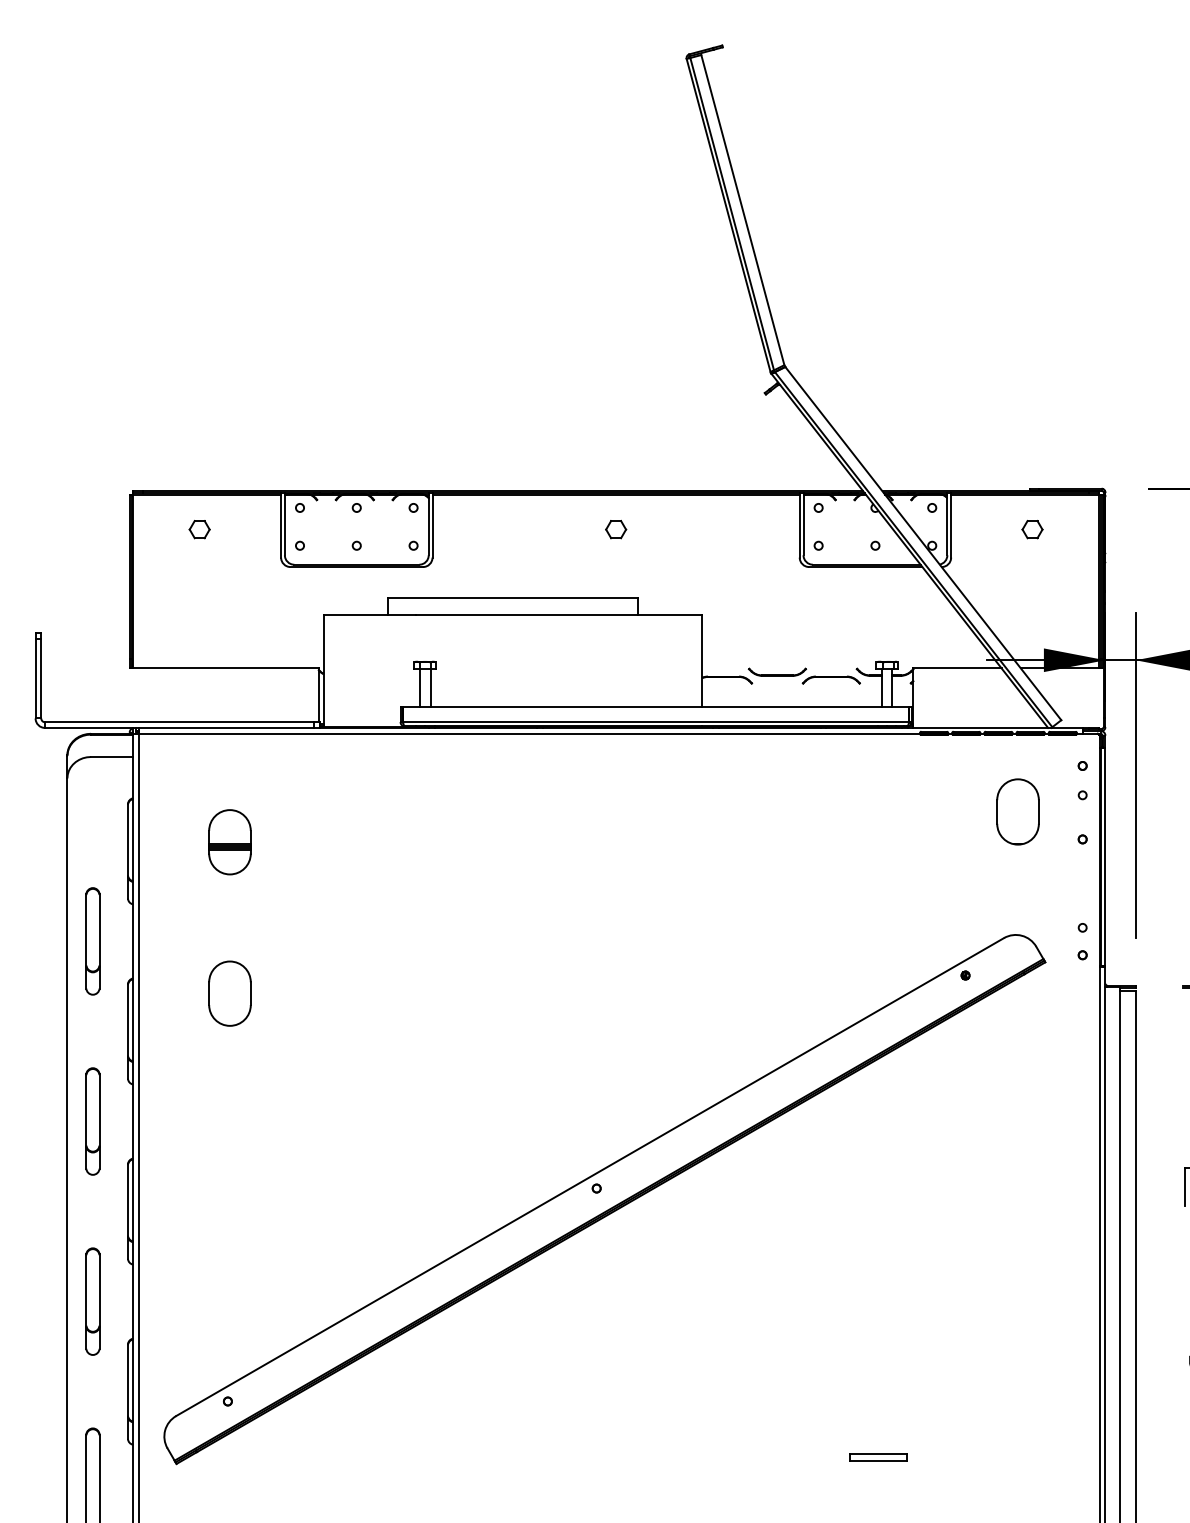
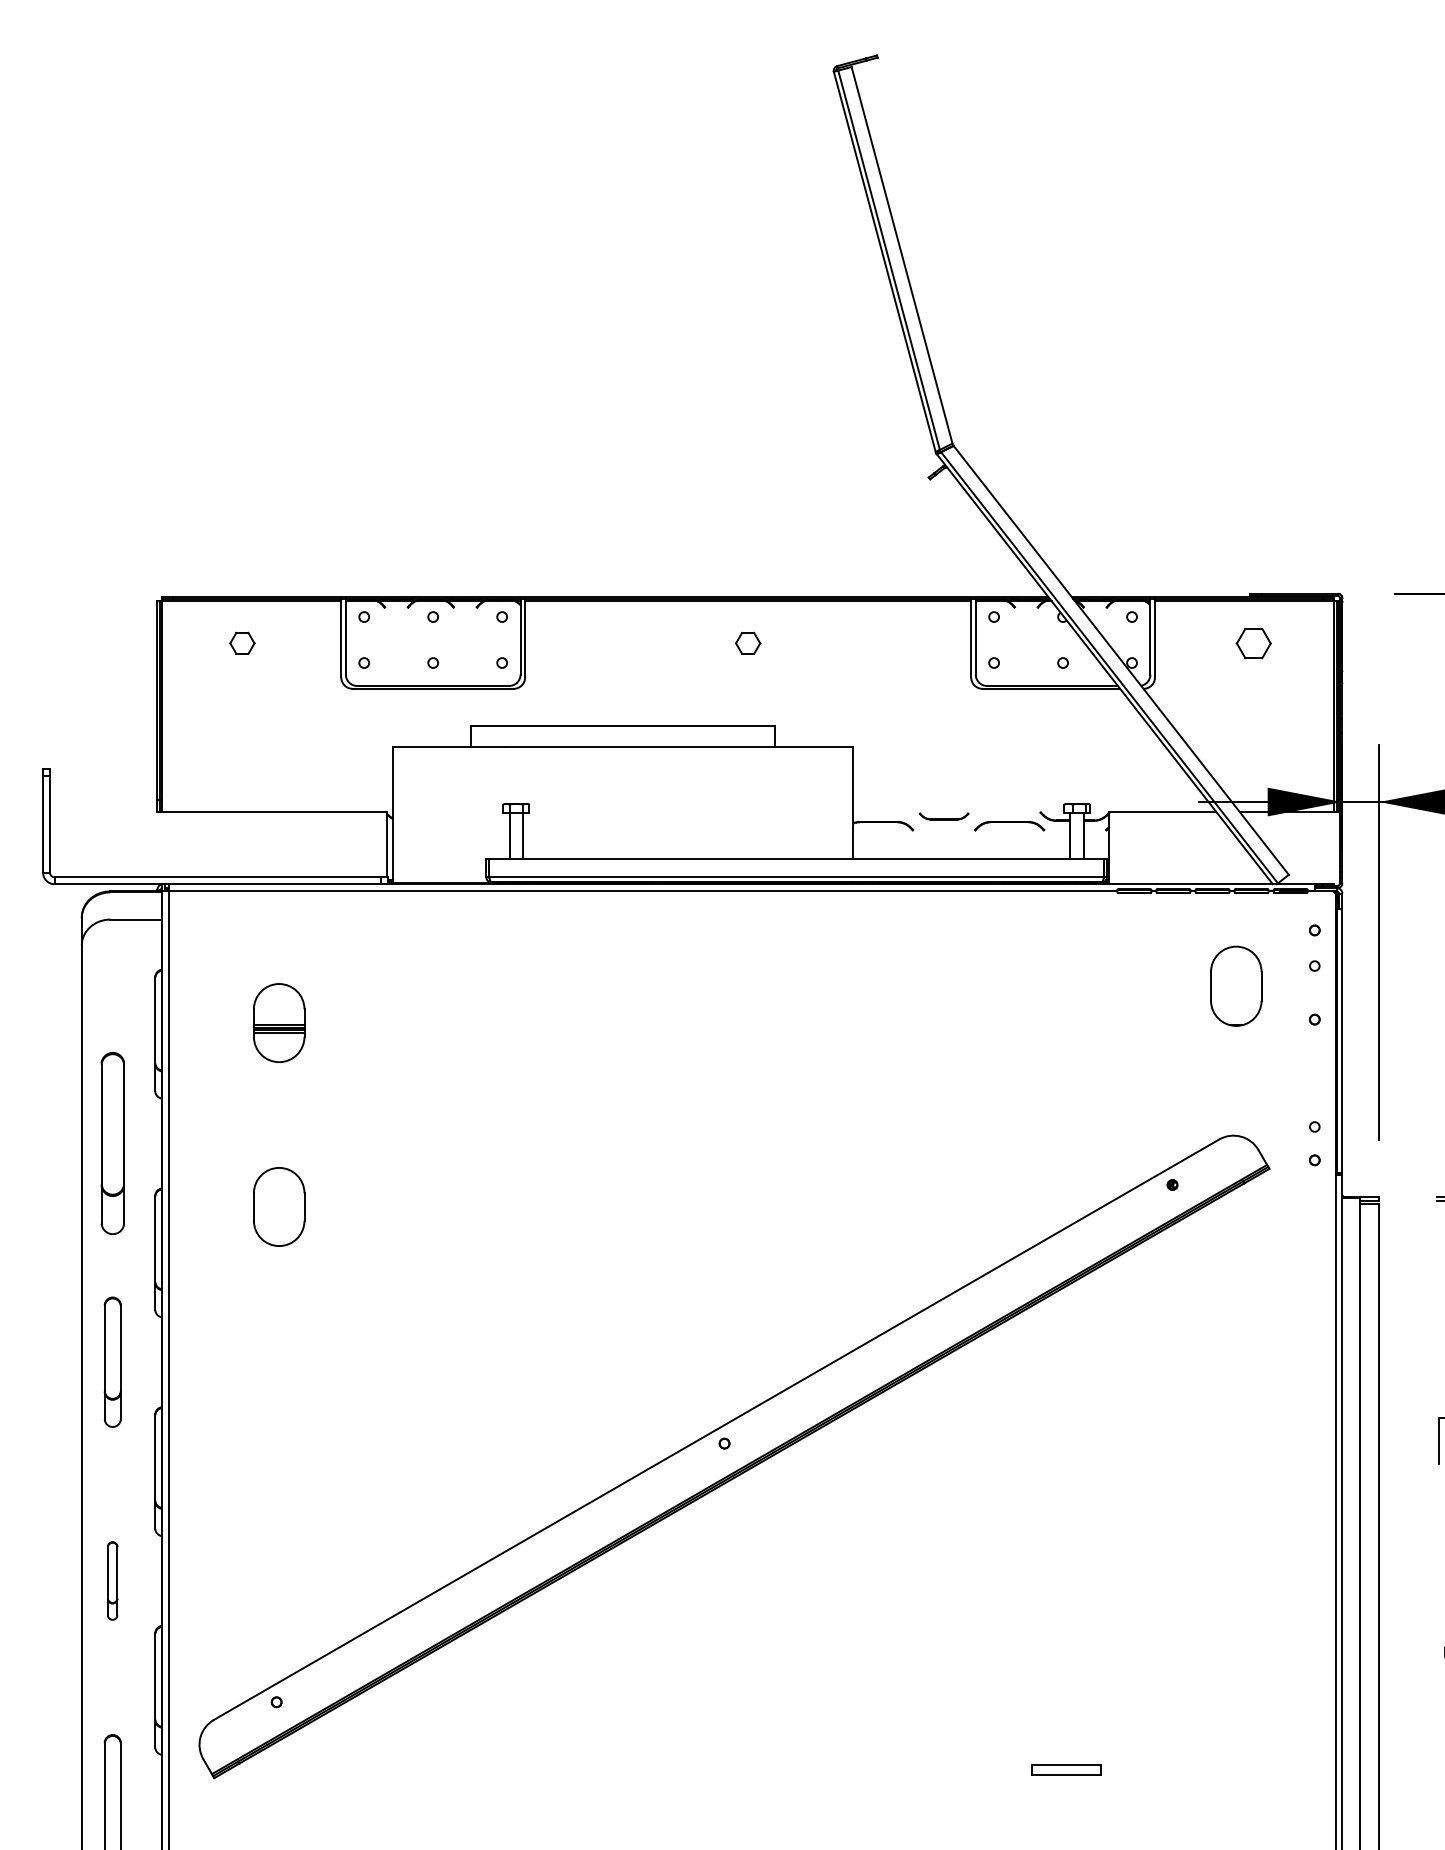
part: (1032, 528) -> (1253, 642), size x1.4
part: (776, 672) -> (943, 816), size x0.7
part: (92, 941) -> (112, 1143), size x1.4
part: (92, 1301) -> (112, 1580), size x0.6

